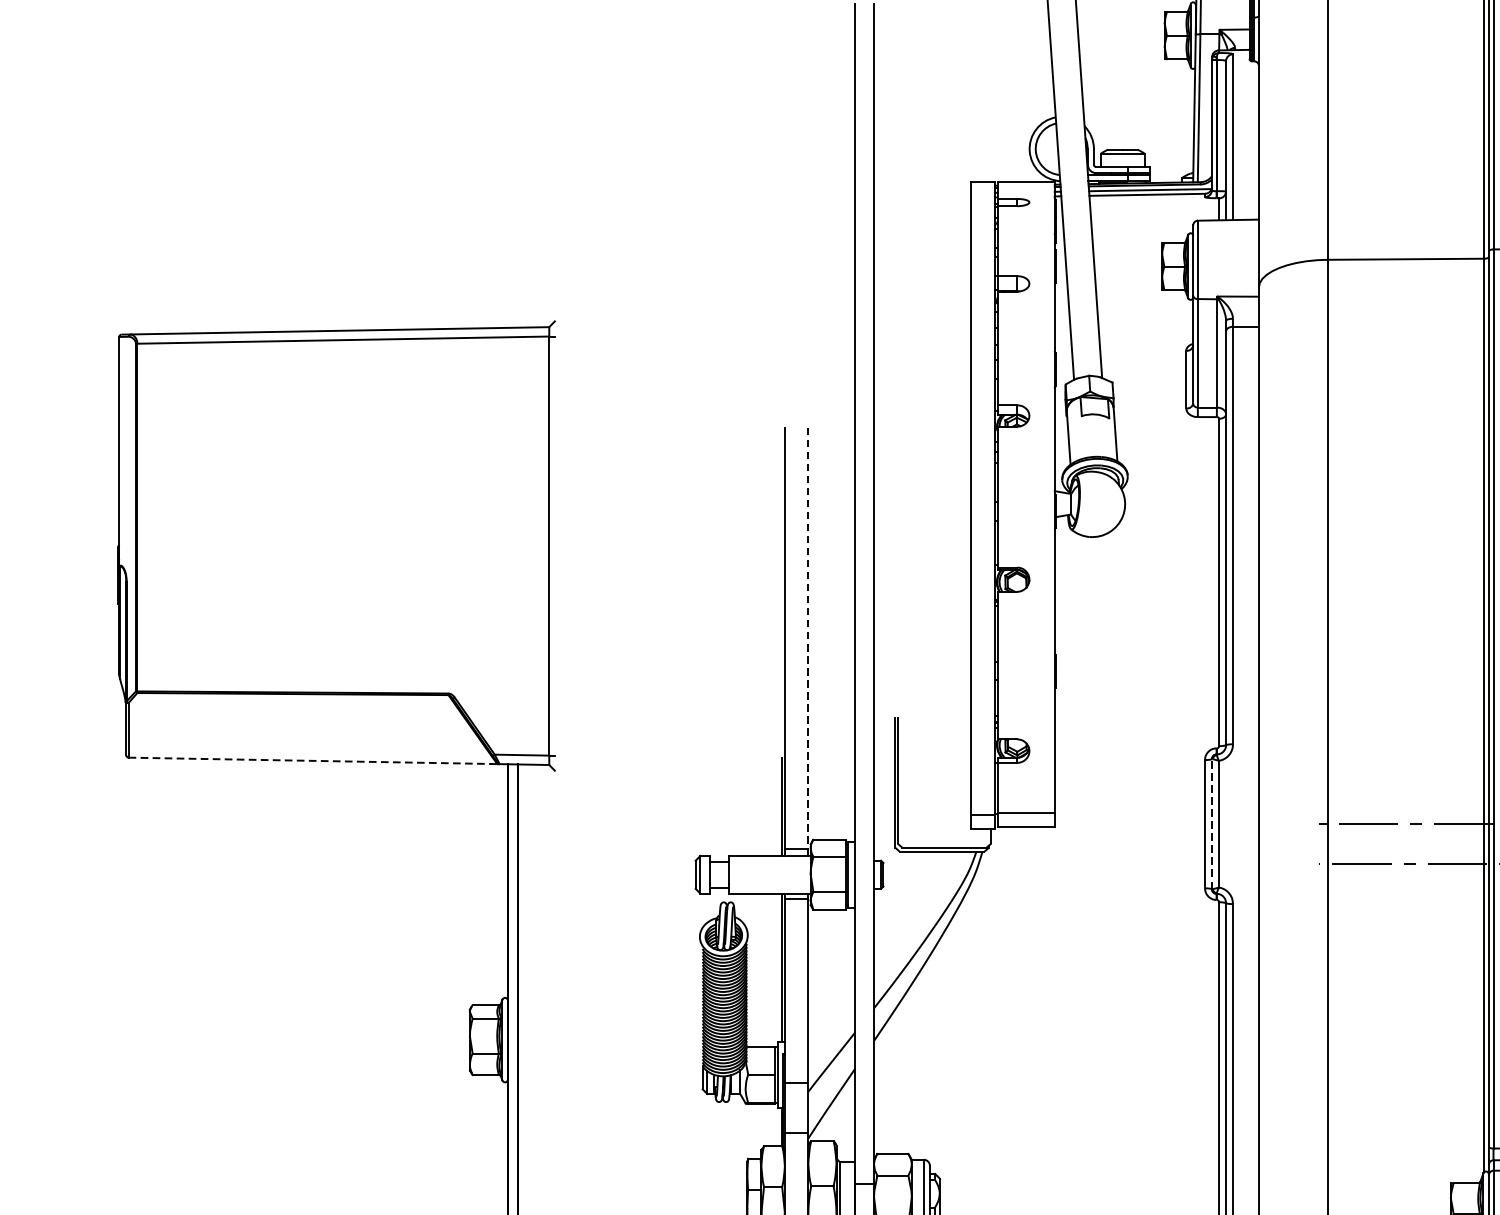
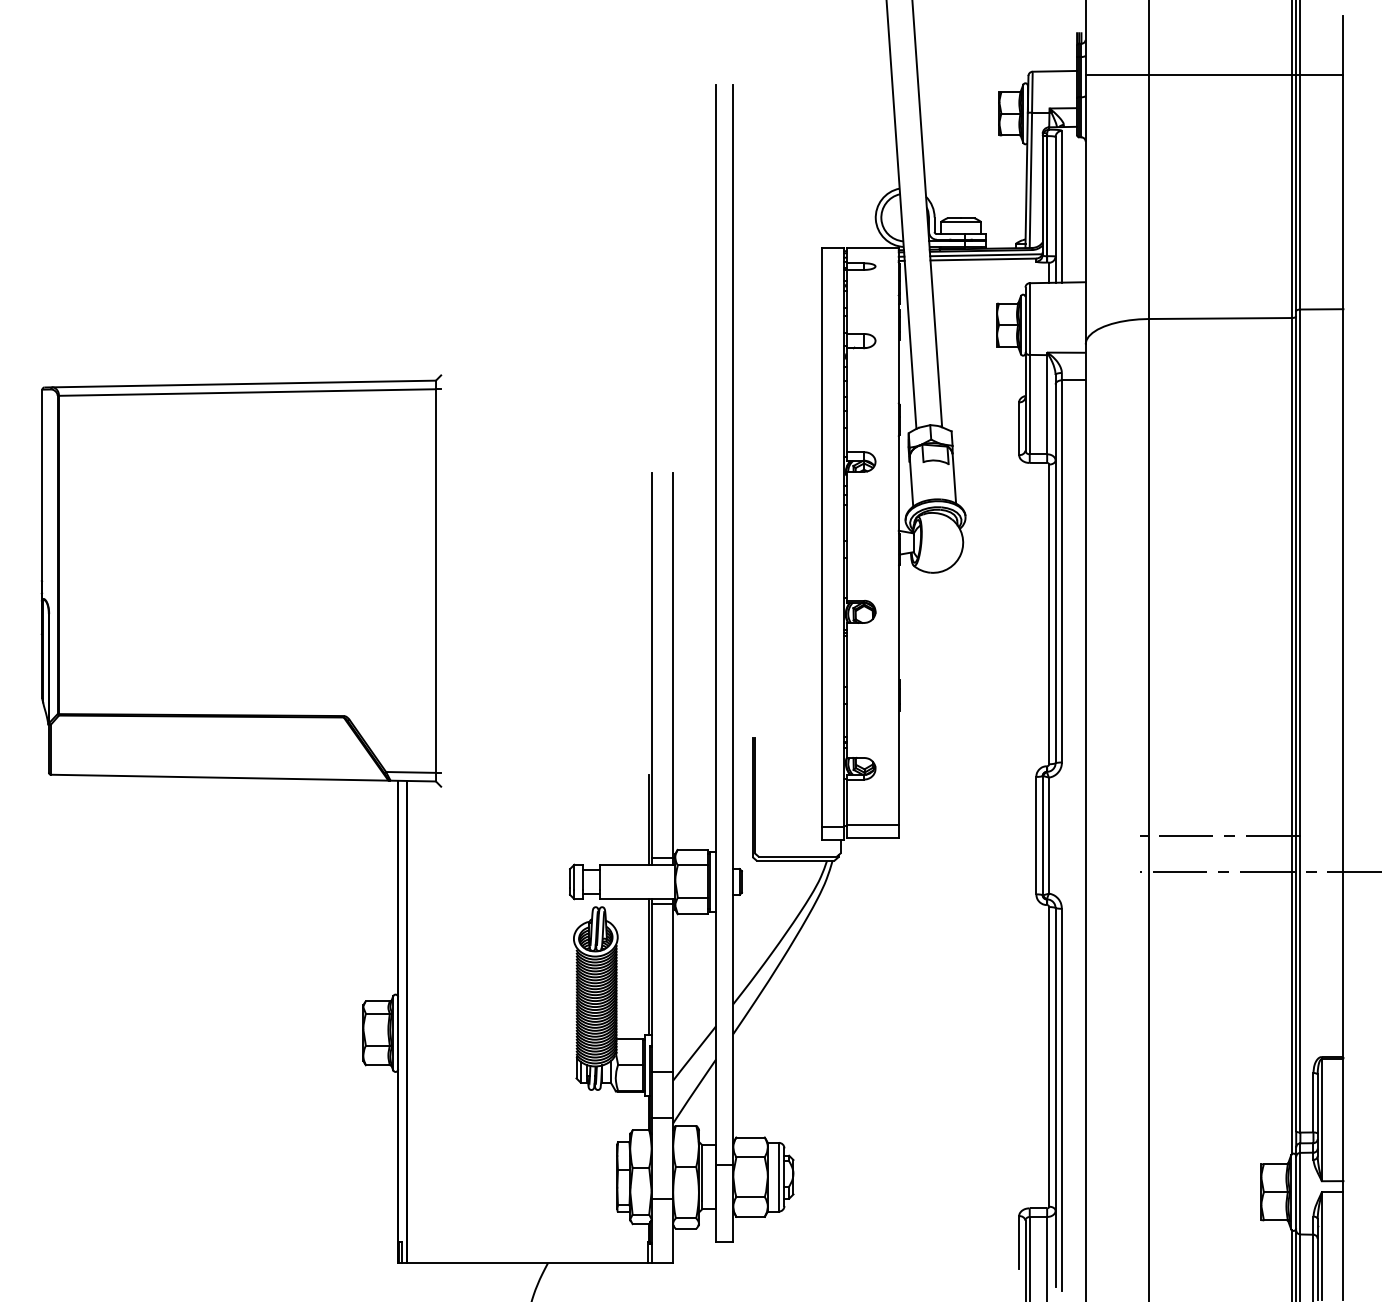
line: (808, 638) -> (673, 665), dashed -> solid
line: (312, 760) -> (219, 777), dashed -> solid
line: (1211, 824) -> (1042, 835), dashed -> solid

